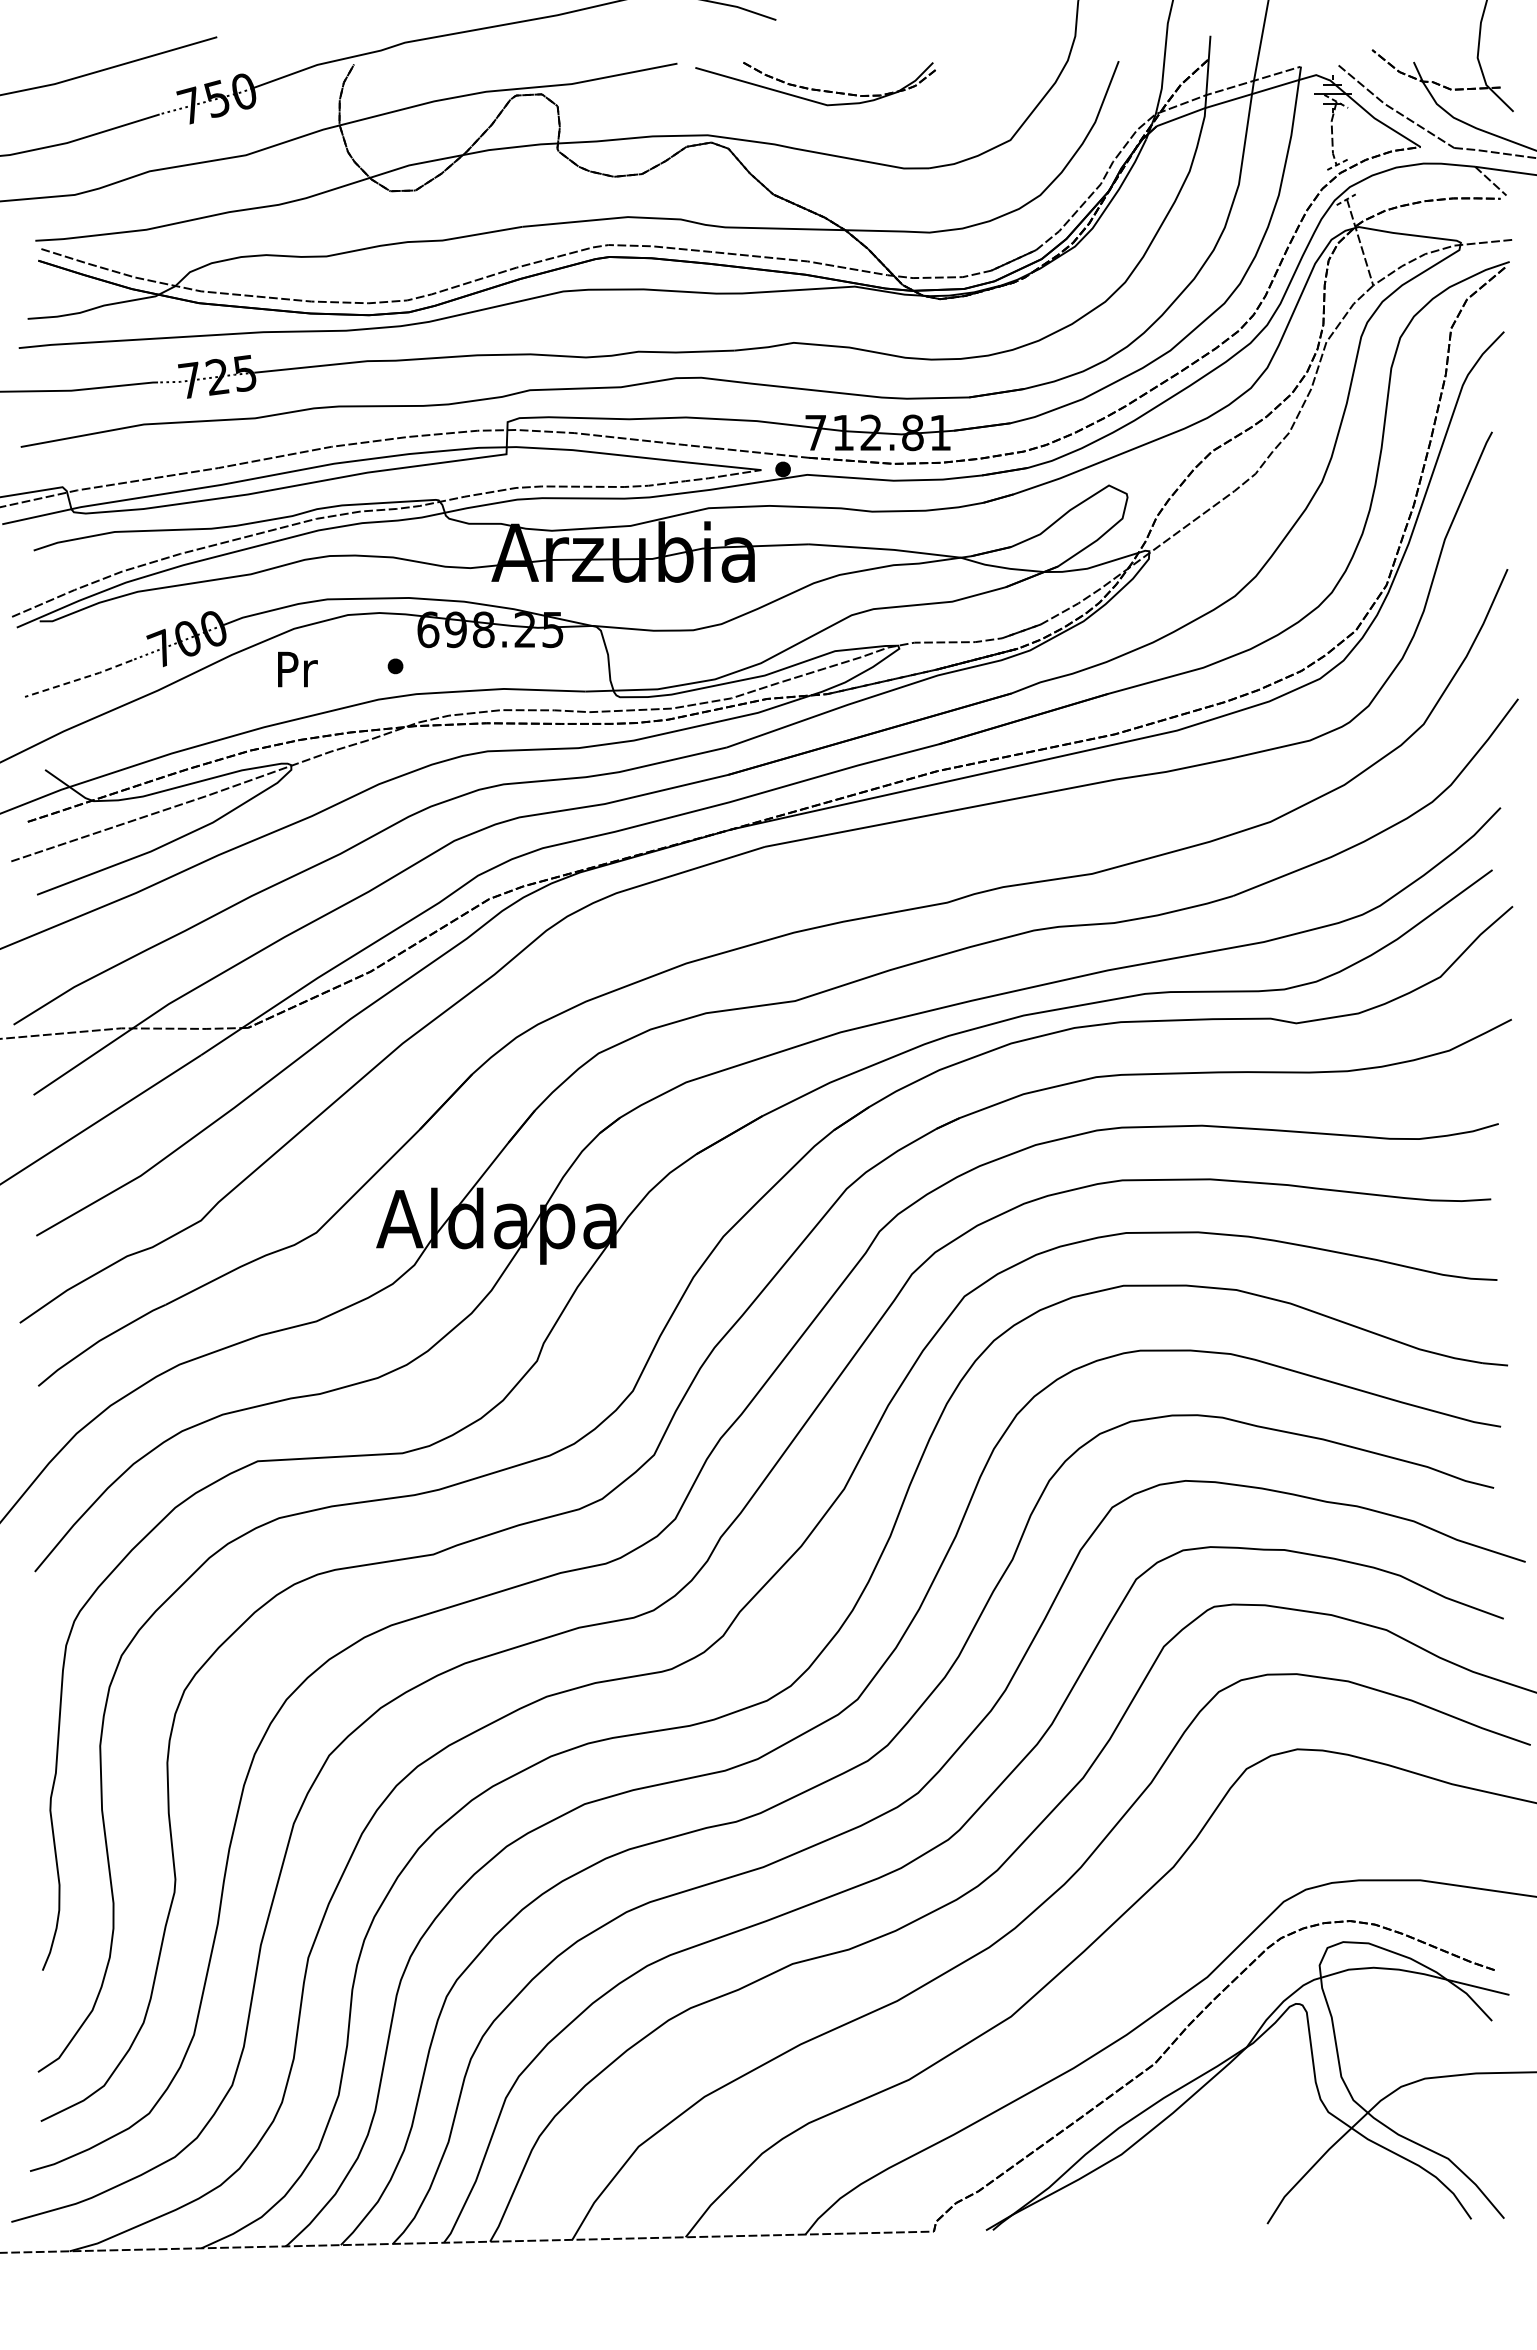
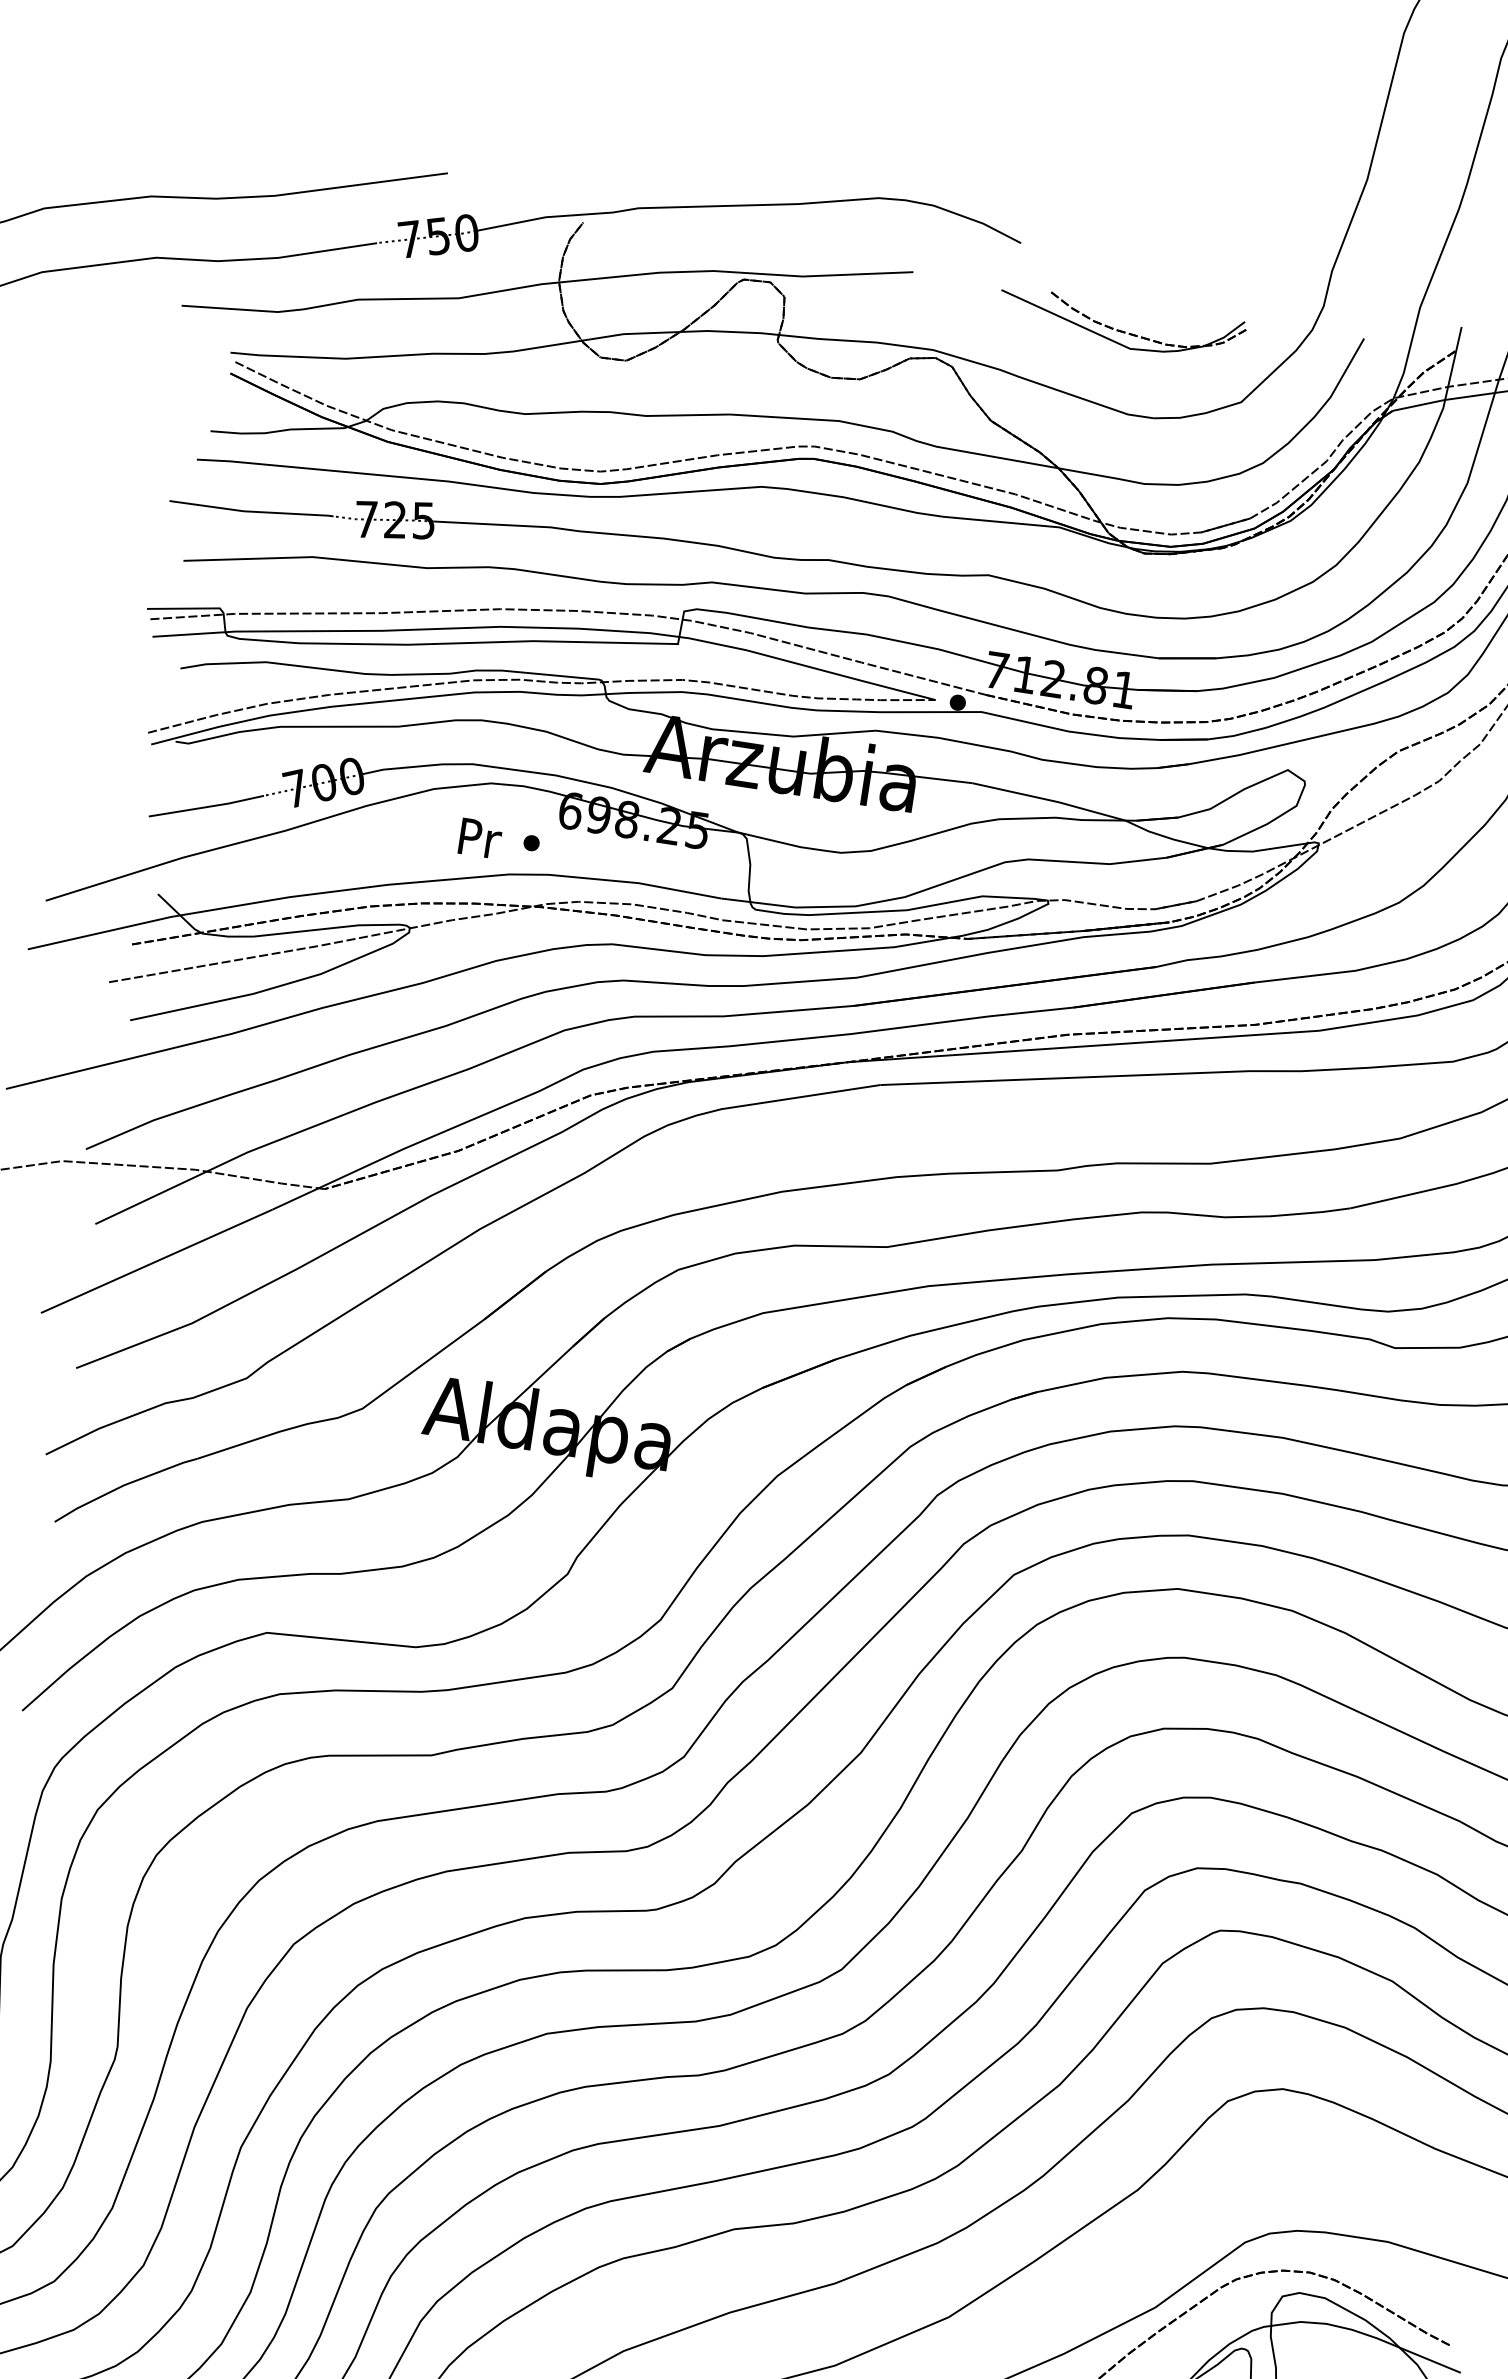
part: (815, 84) -> (1121, 325), moved
text: (297, 669) -> (480, 838), moved
line: (79, 679) -> (207, 807), dashed -> solid

